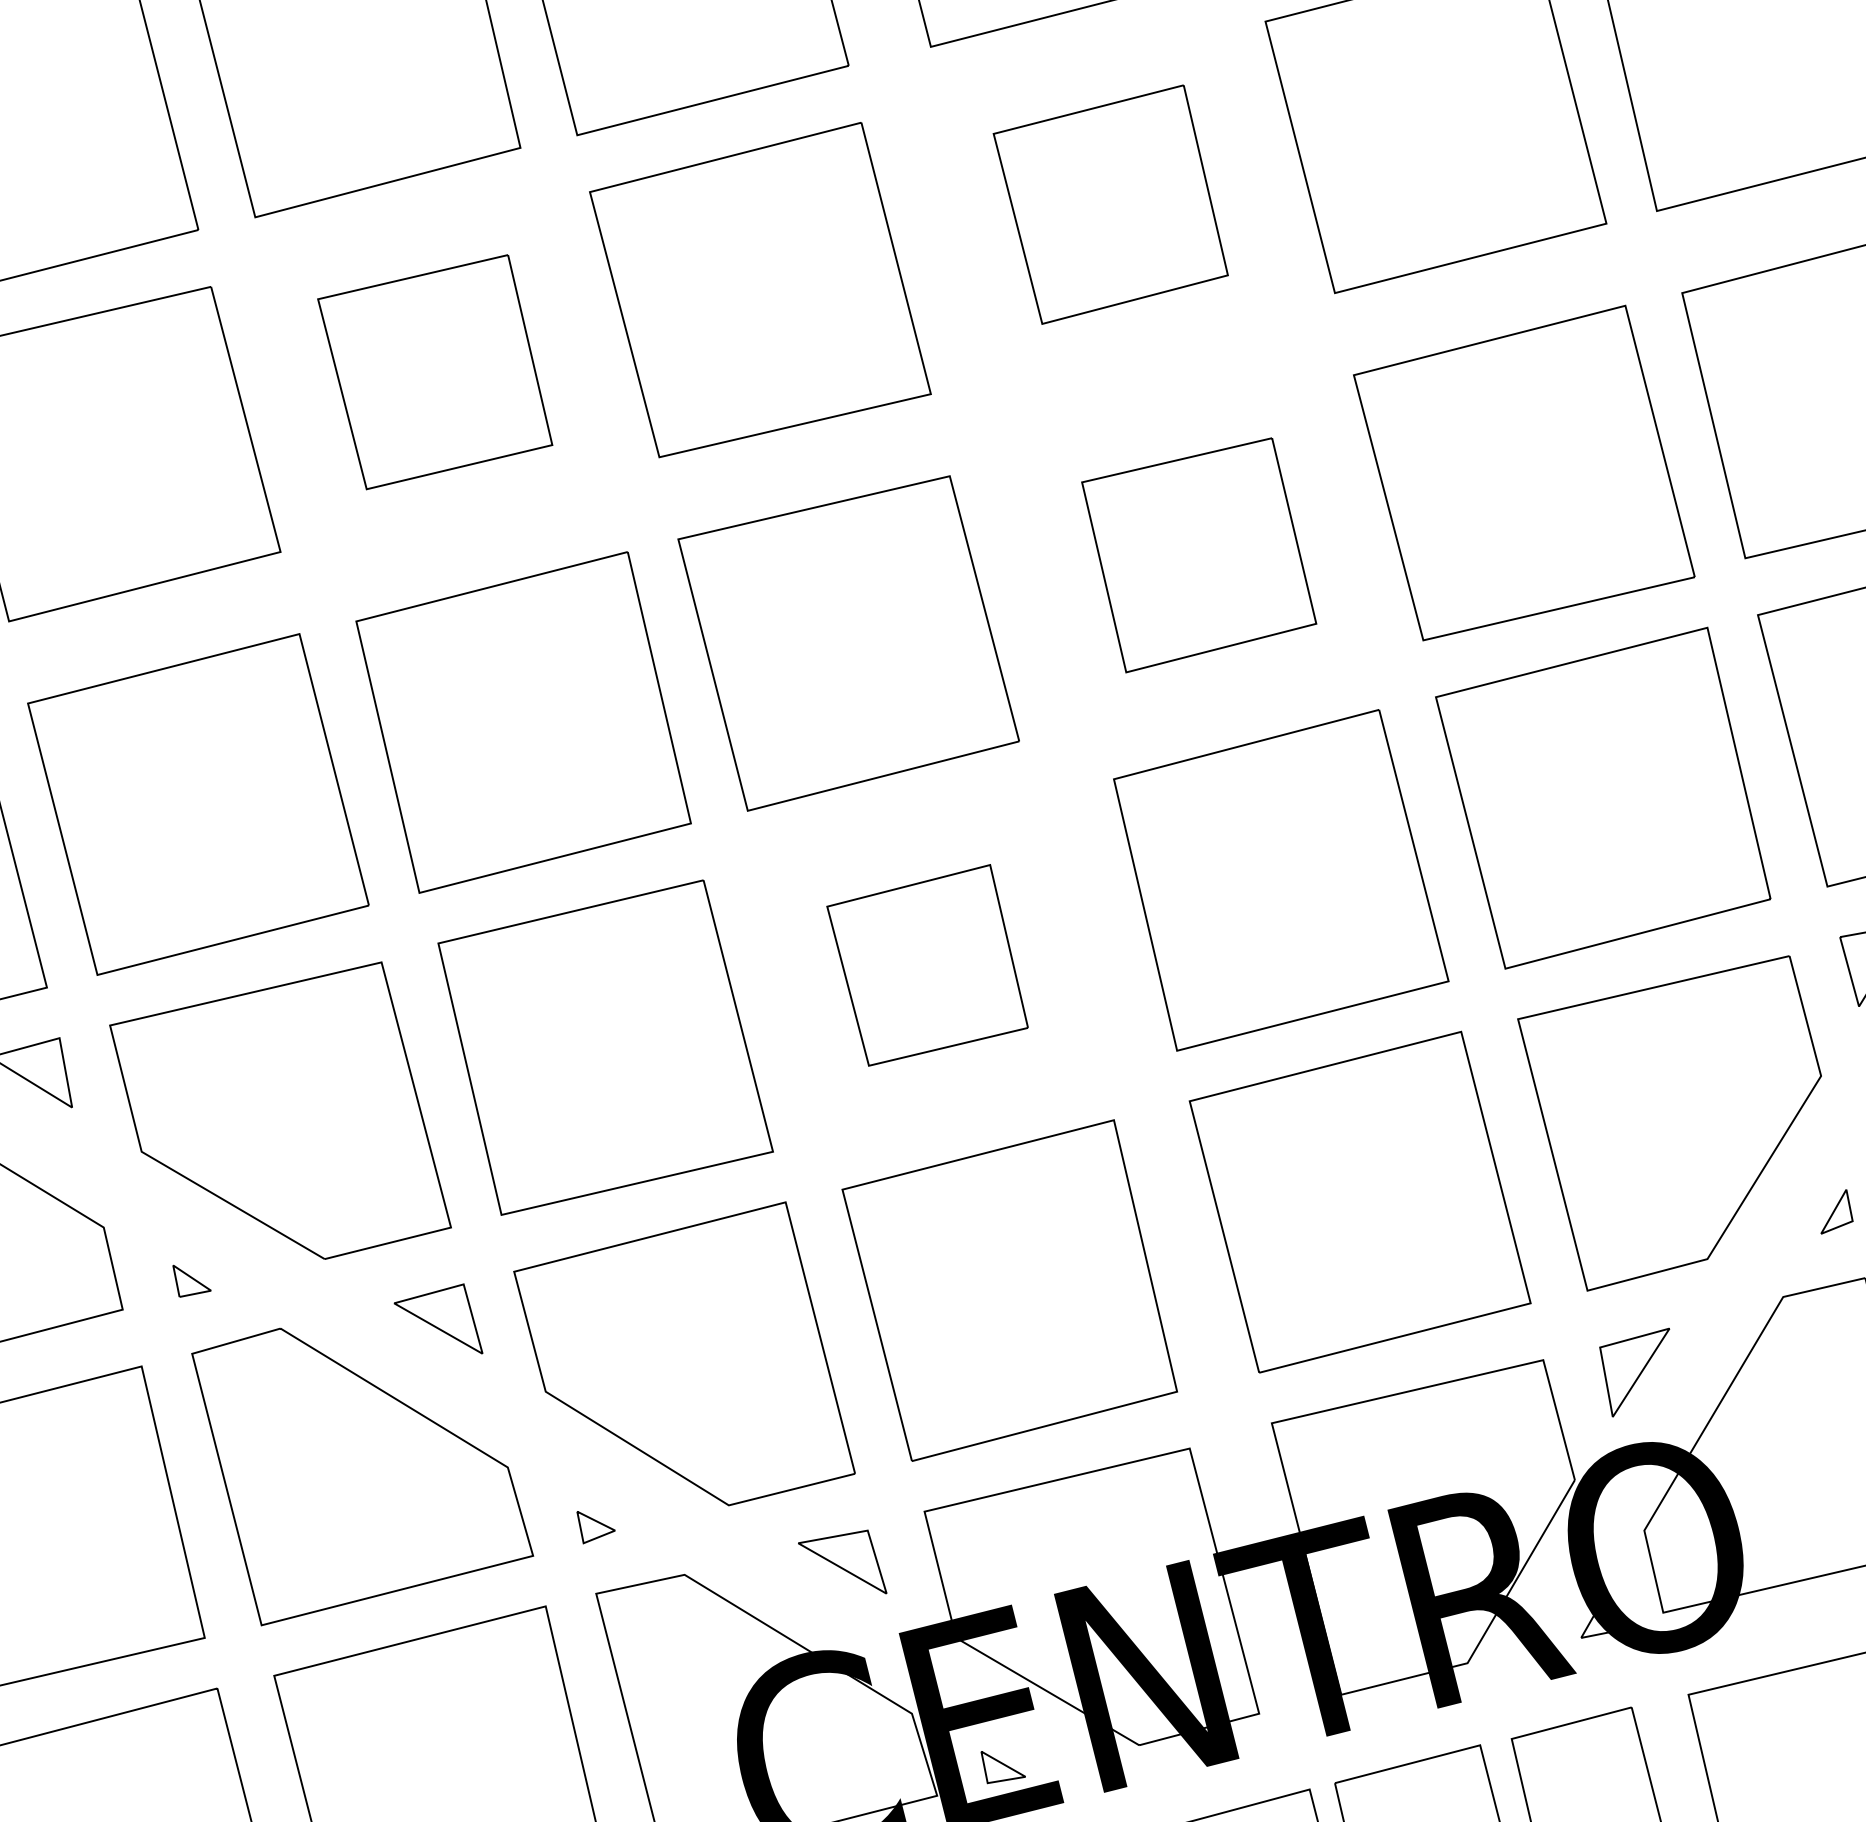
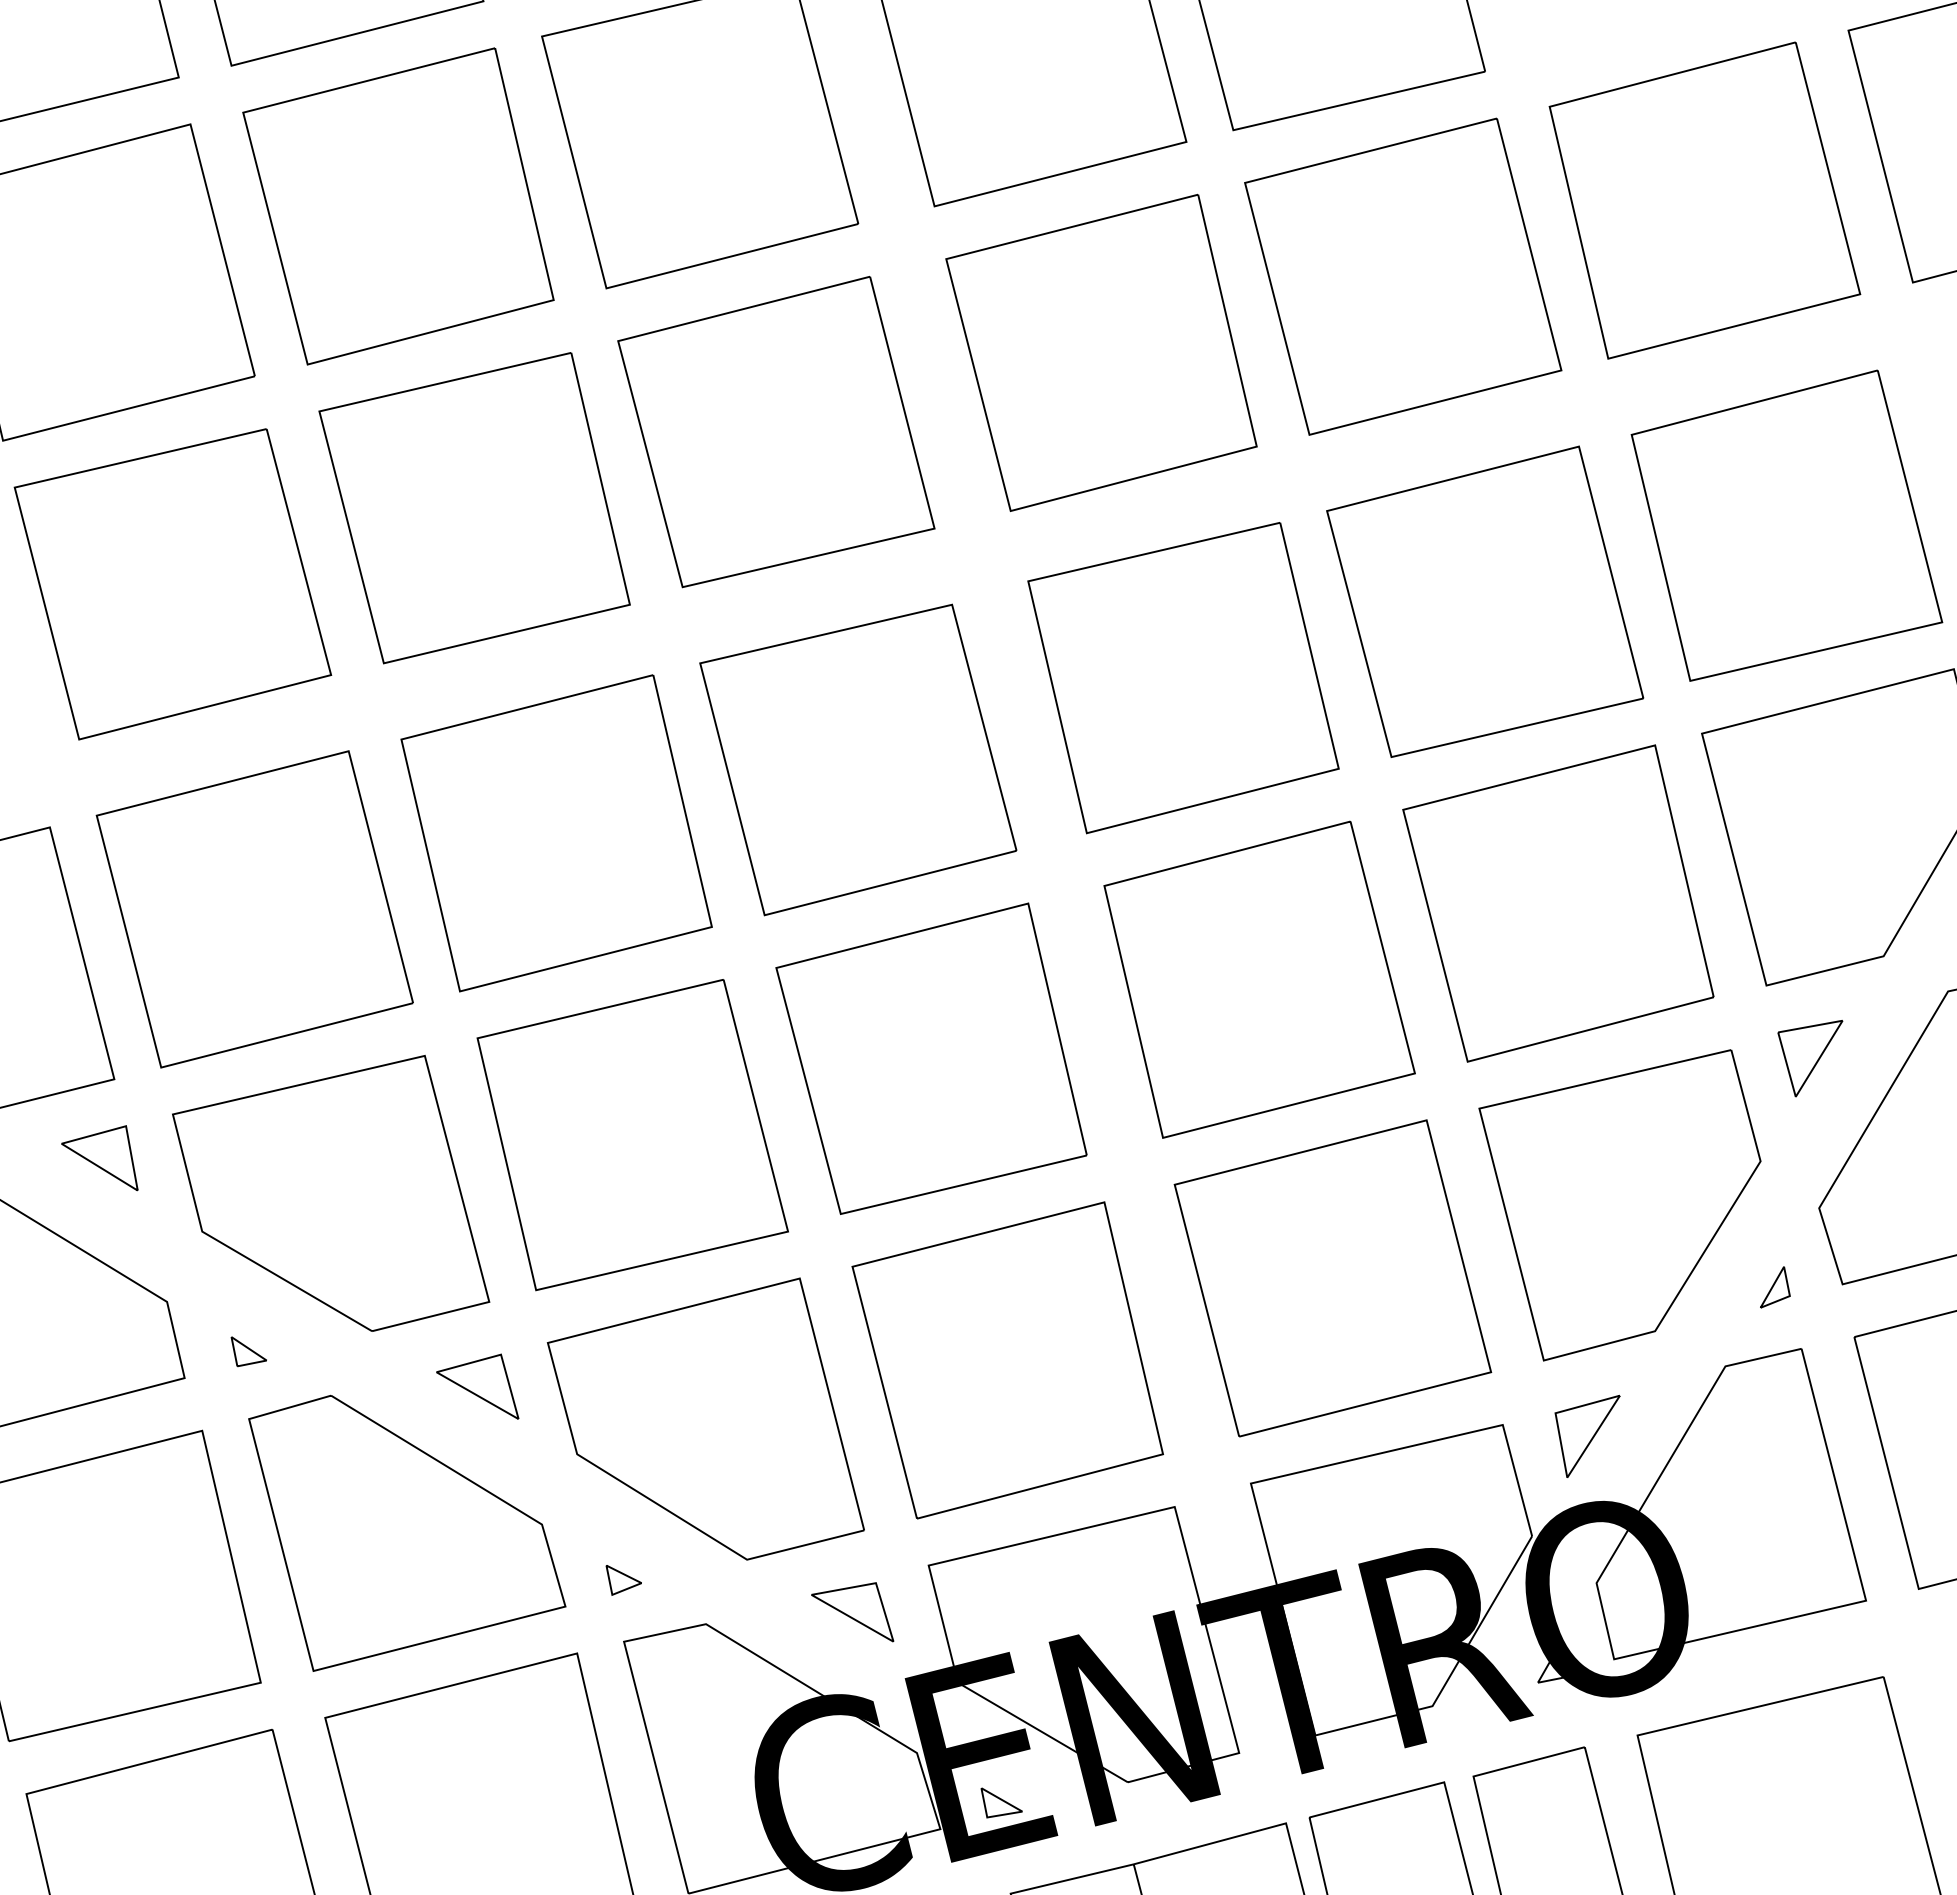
part: (1110, 204) -> (1101, 352), size x1.43
part: (435, 372) -> (474, 508), size x1.43
part: (1199, 555) -> (1183, 678), size x1.43
part: (927, 965) -> (931, 1058), size x1.67

